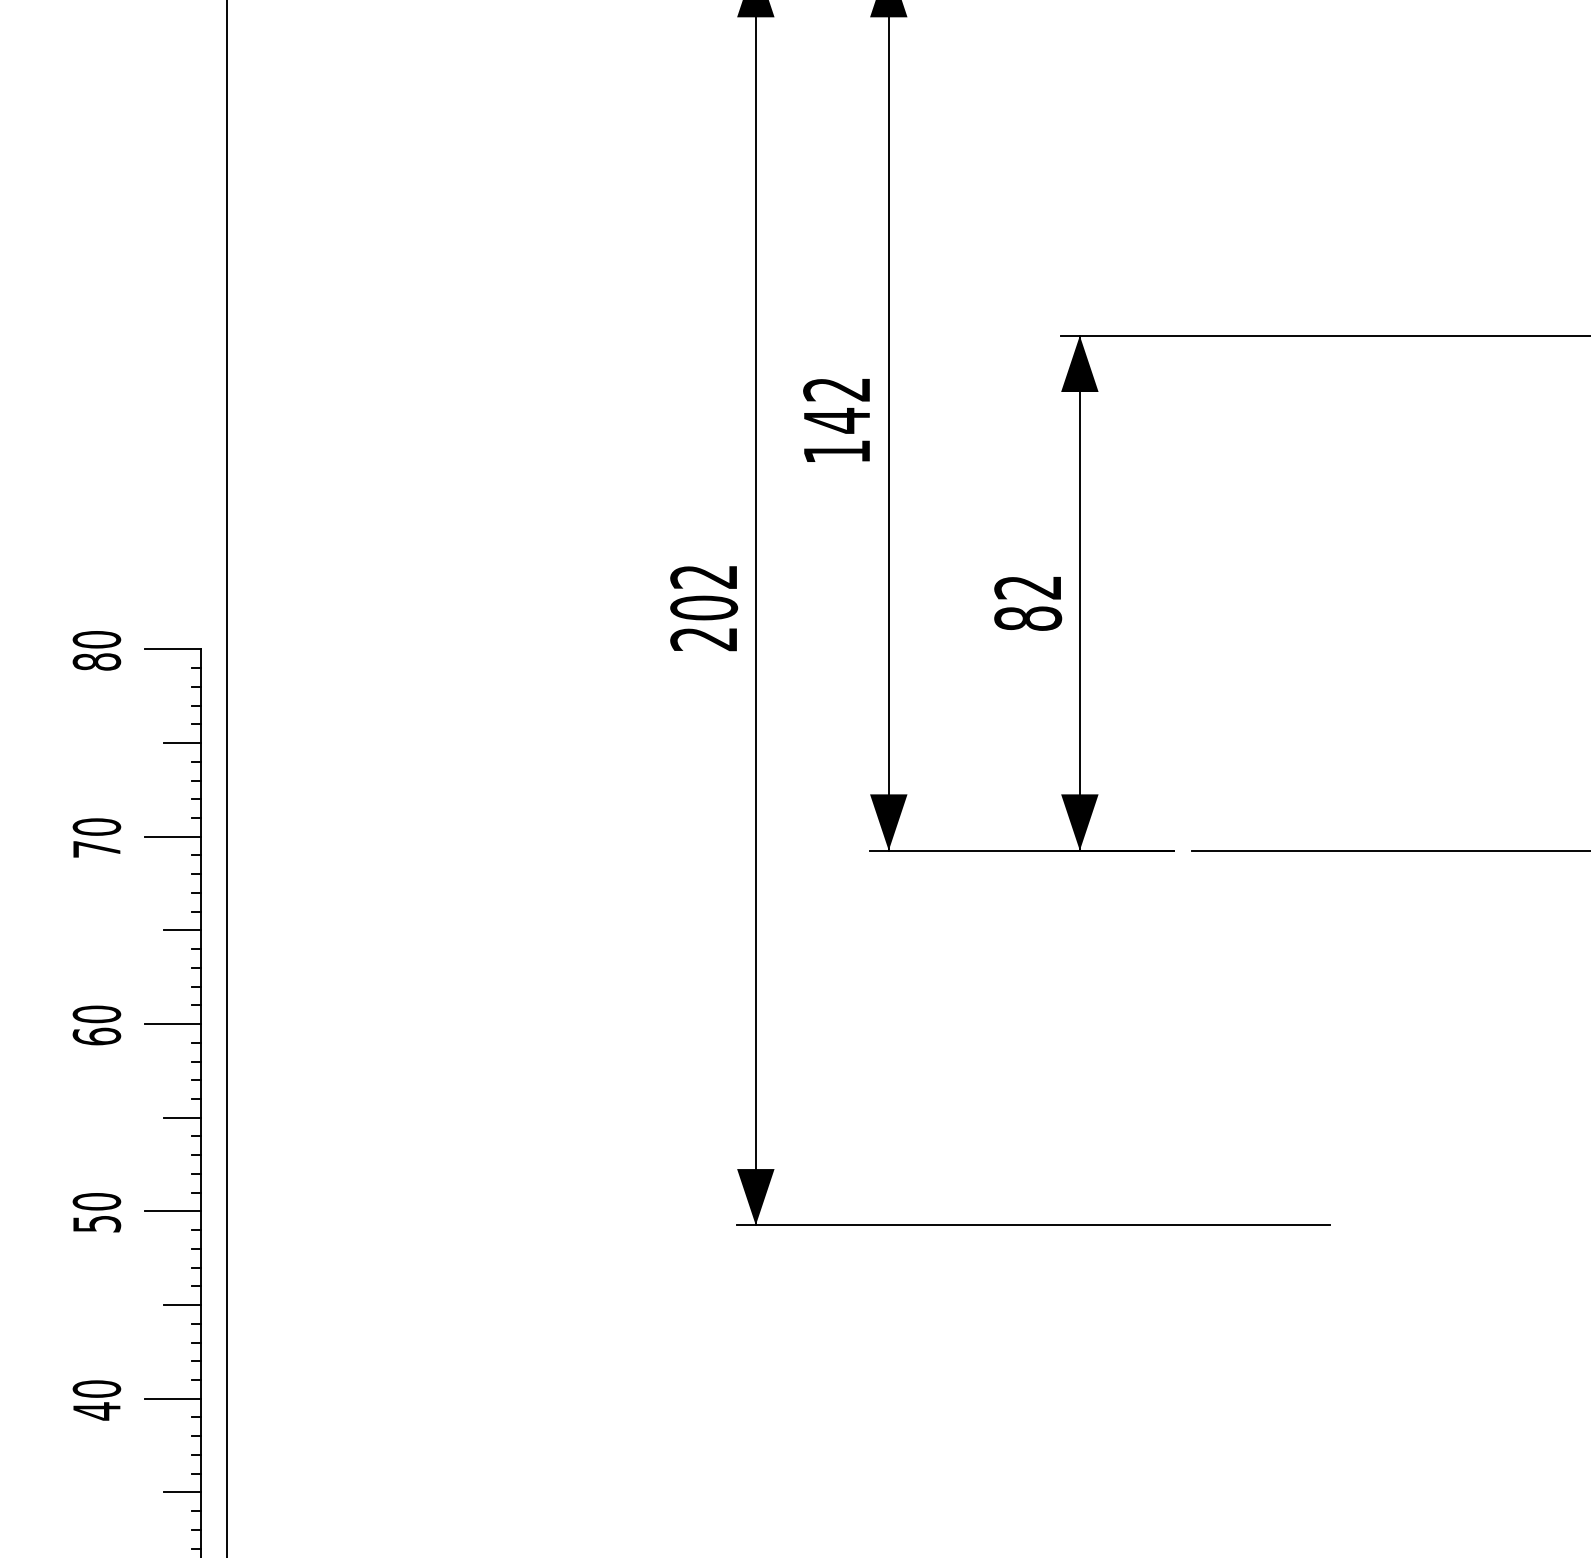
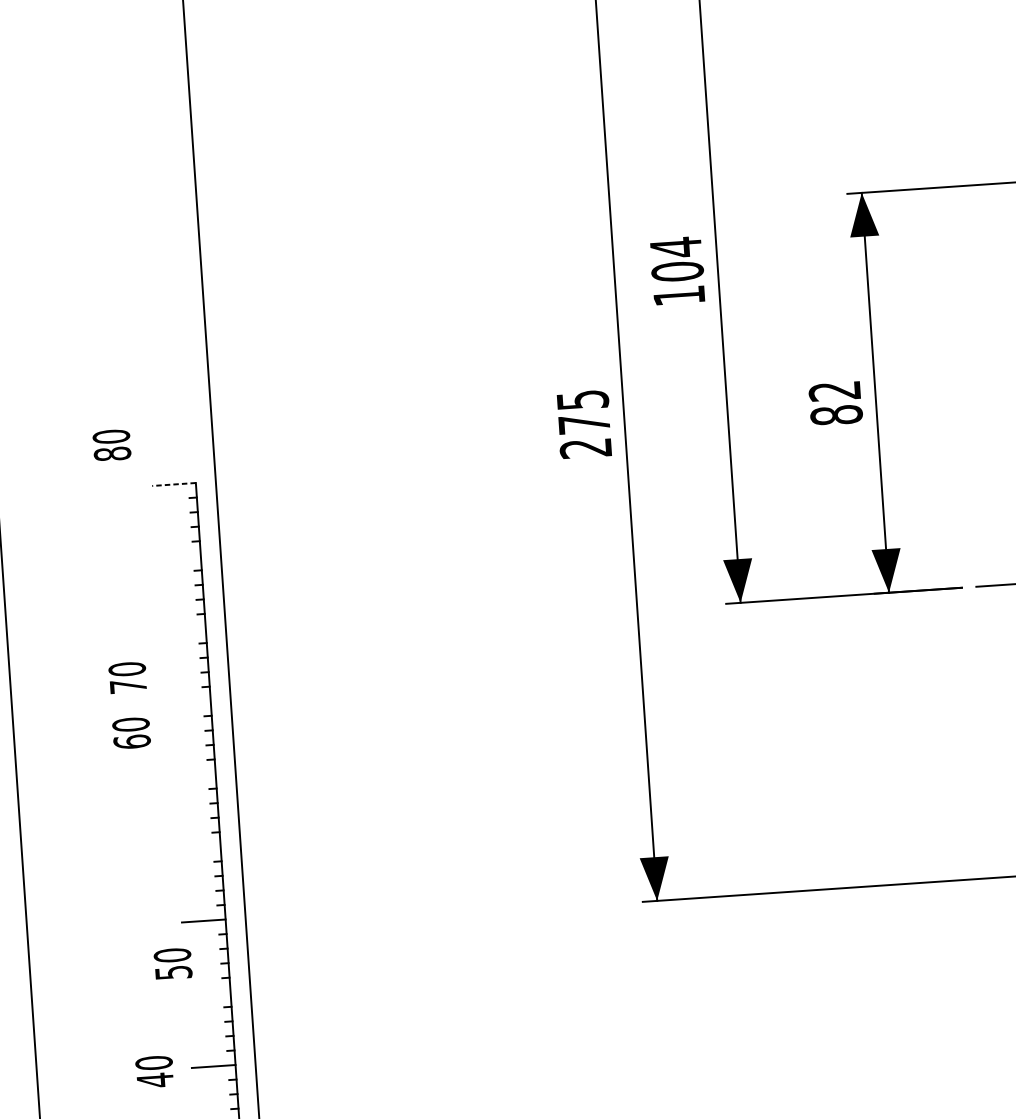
text: (836, 404) -> (676, 259), 142 -> 104
text: (704, 592) -> (583, 412), 202 -> 275
line: (172, 649) -> (173, 484), solid -> dashed
text: (96, 650) -> (111, 445), moved
line: (182, 743) -> (186, 557), removed
line: (172, 836) -> (183, 629), removed
text: (96, 837) -> (127, 677), moved
line: (182, 930) -> (196, 702), removed
line: (172, 1024) -> (193, 775), removed
text: (96, 1025) -> (131, 733), moved
line: (182, 1117) -> (206, 847), removed
text: (96, 1212) -> (172, 963), moved
line: (182, 1305) -> (216, 993), removed

